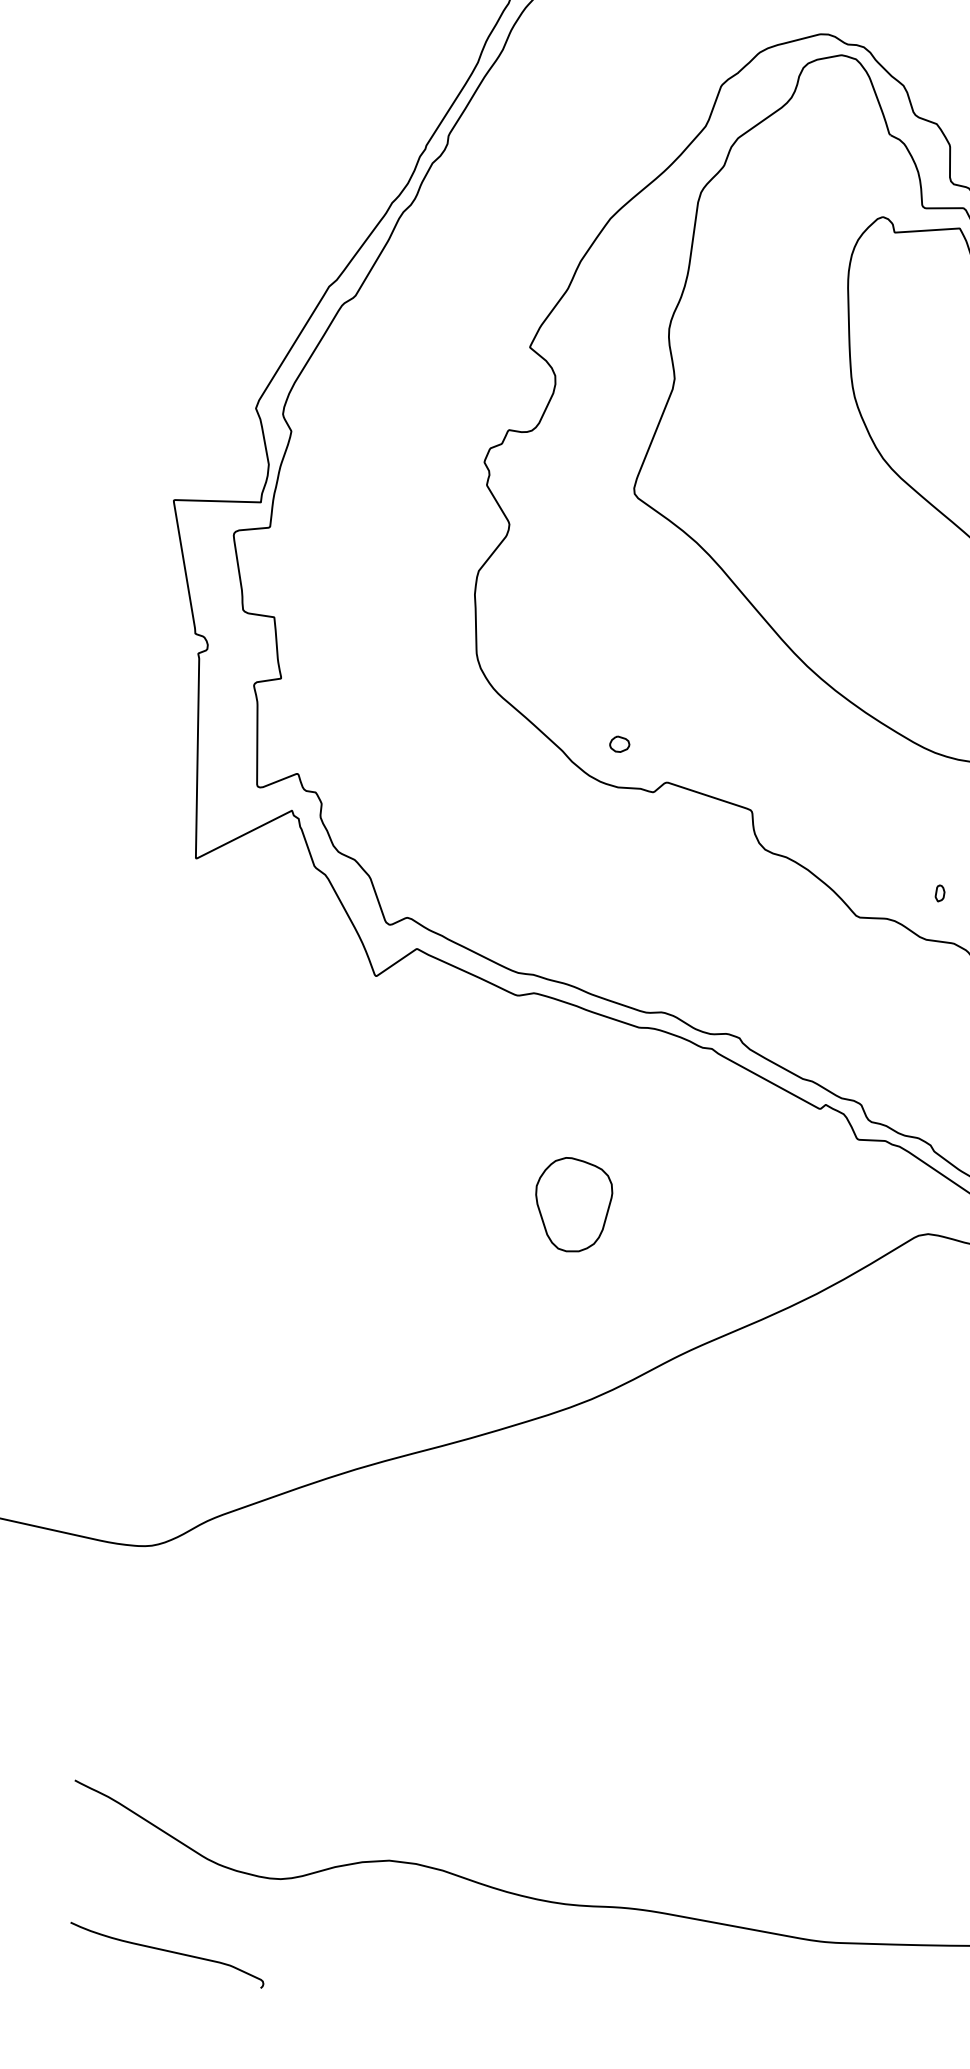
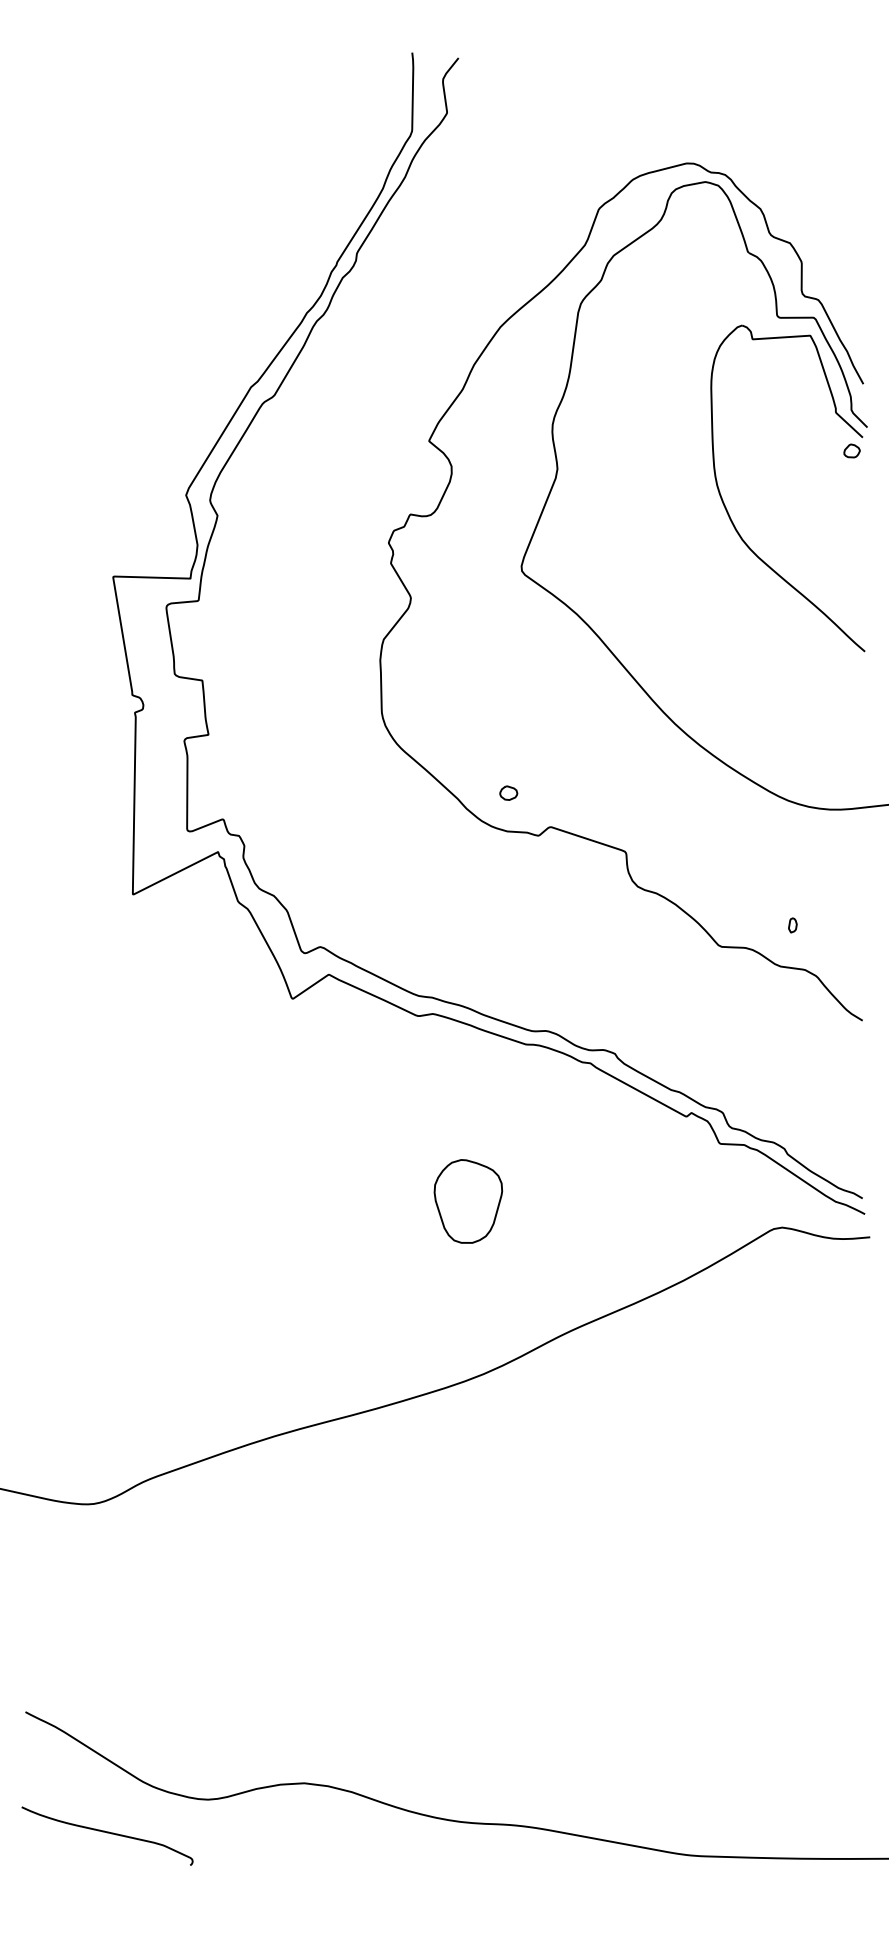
curve: (167, 1952) -> (107, 1833), moved

